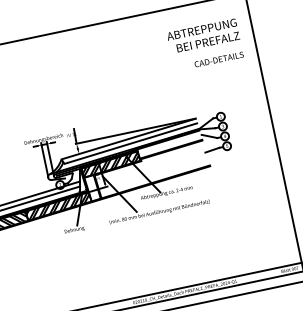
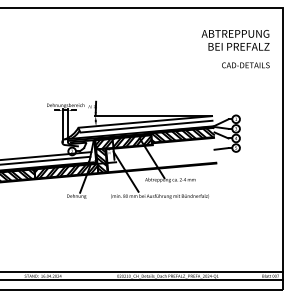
hatch: (169, 143) -> (182, 134), added
hatch: (92, 187) -> (101, 160), added

